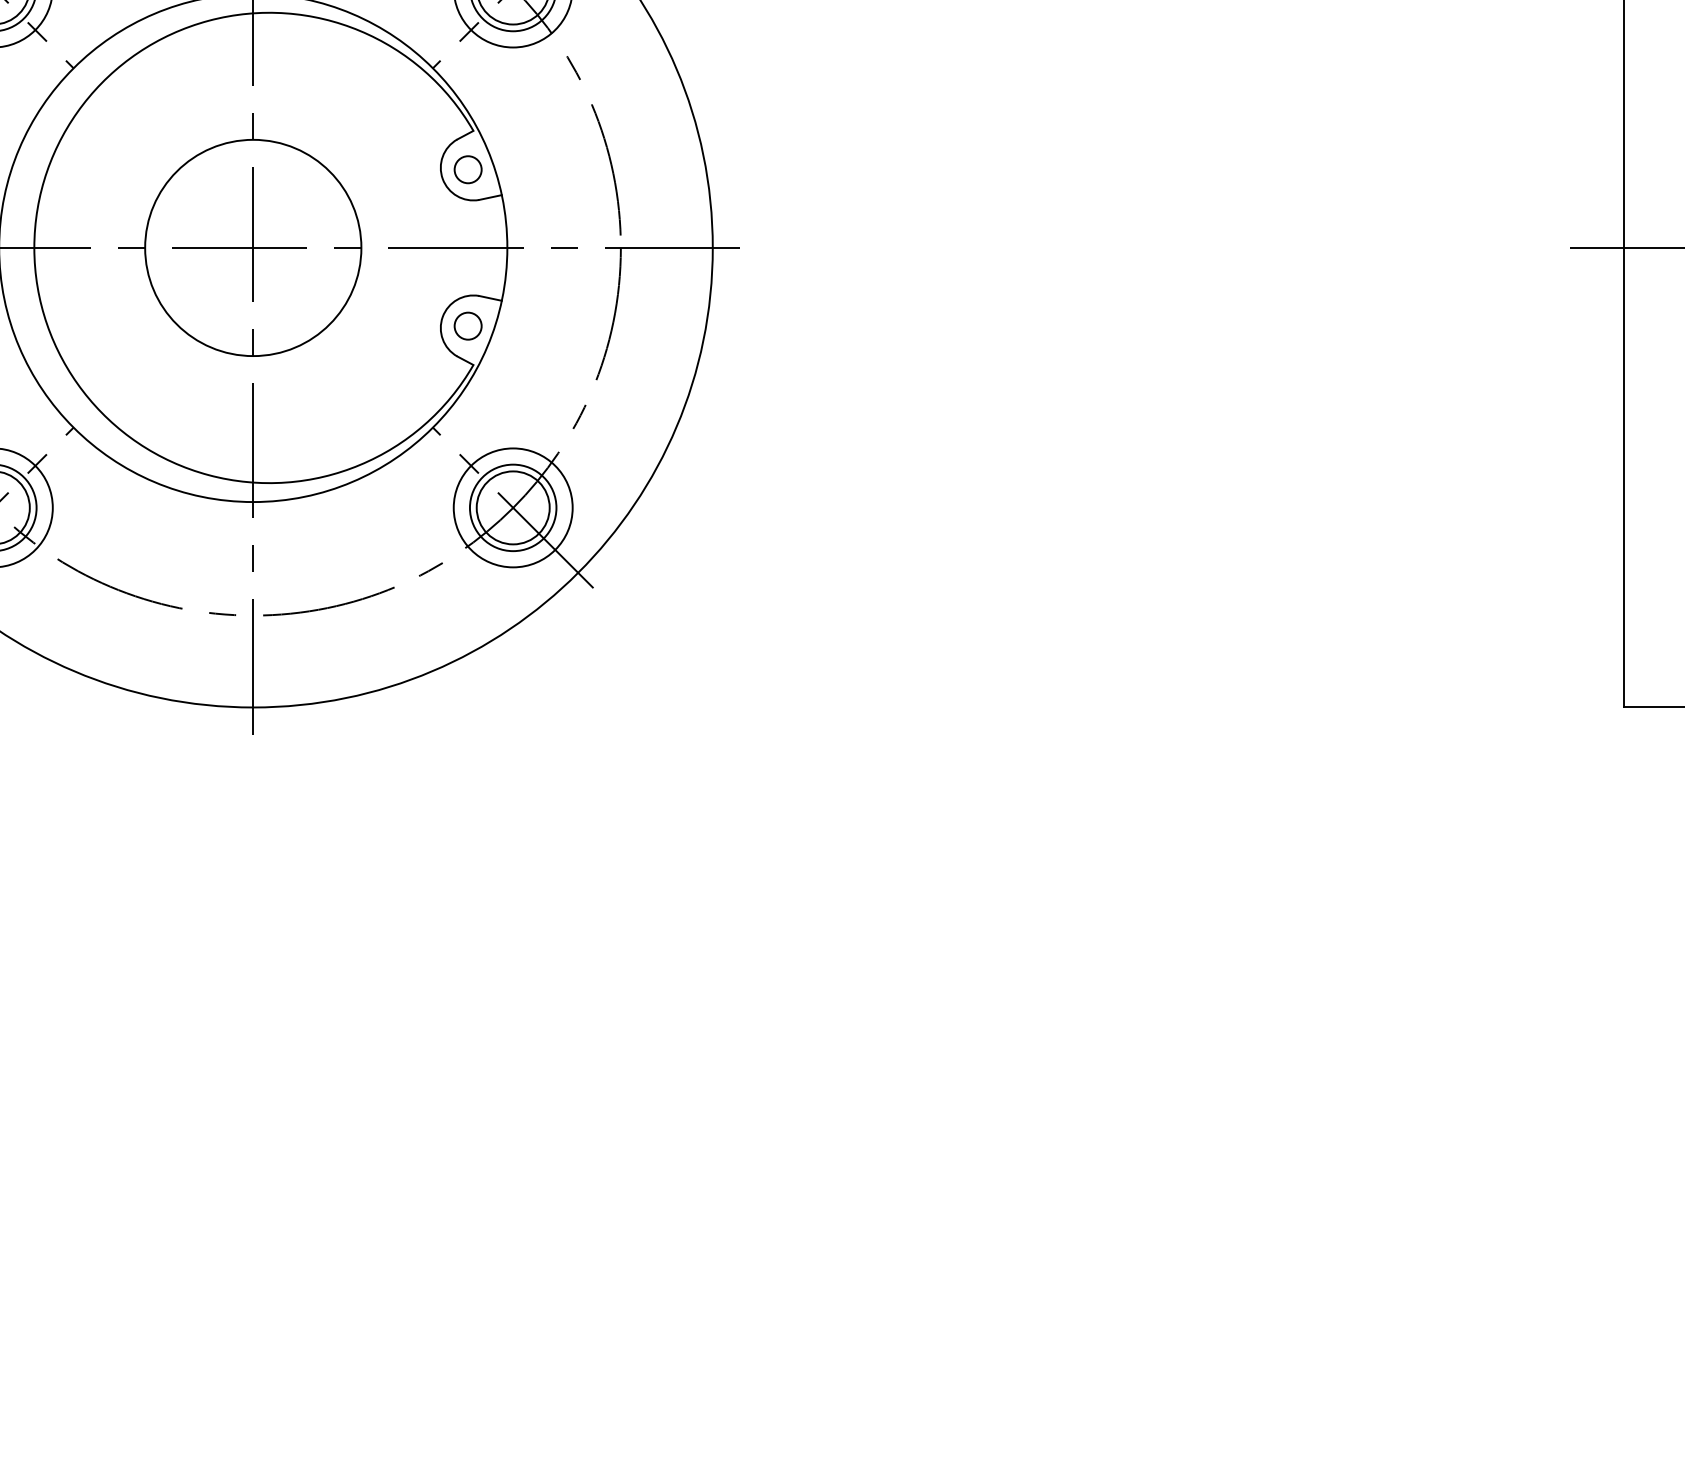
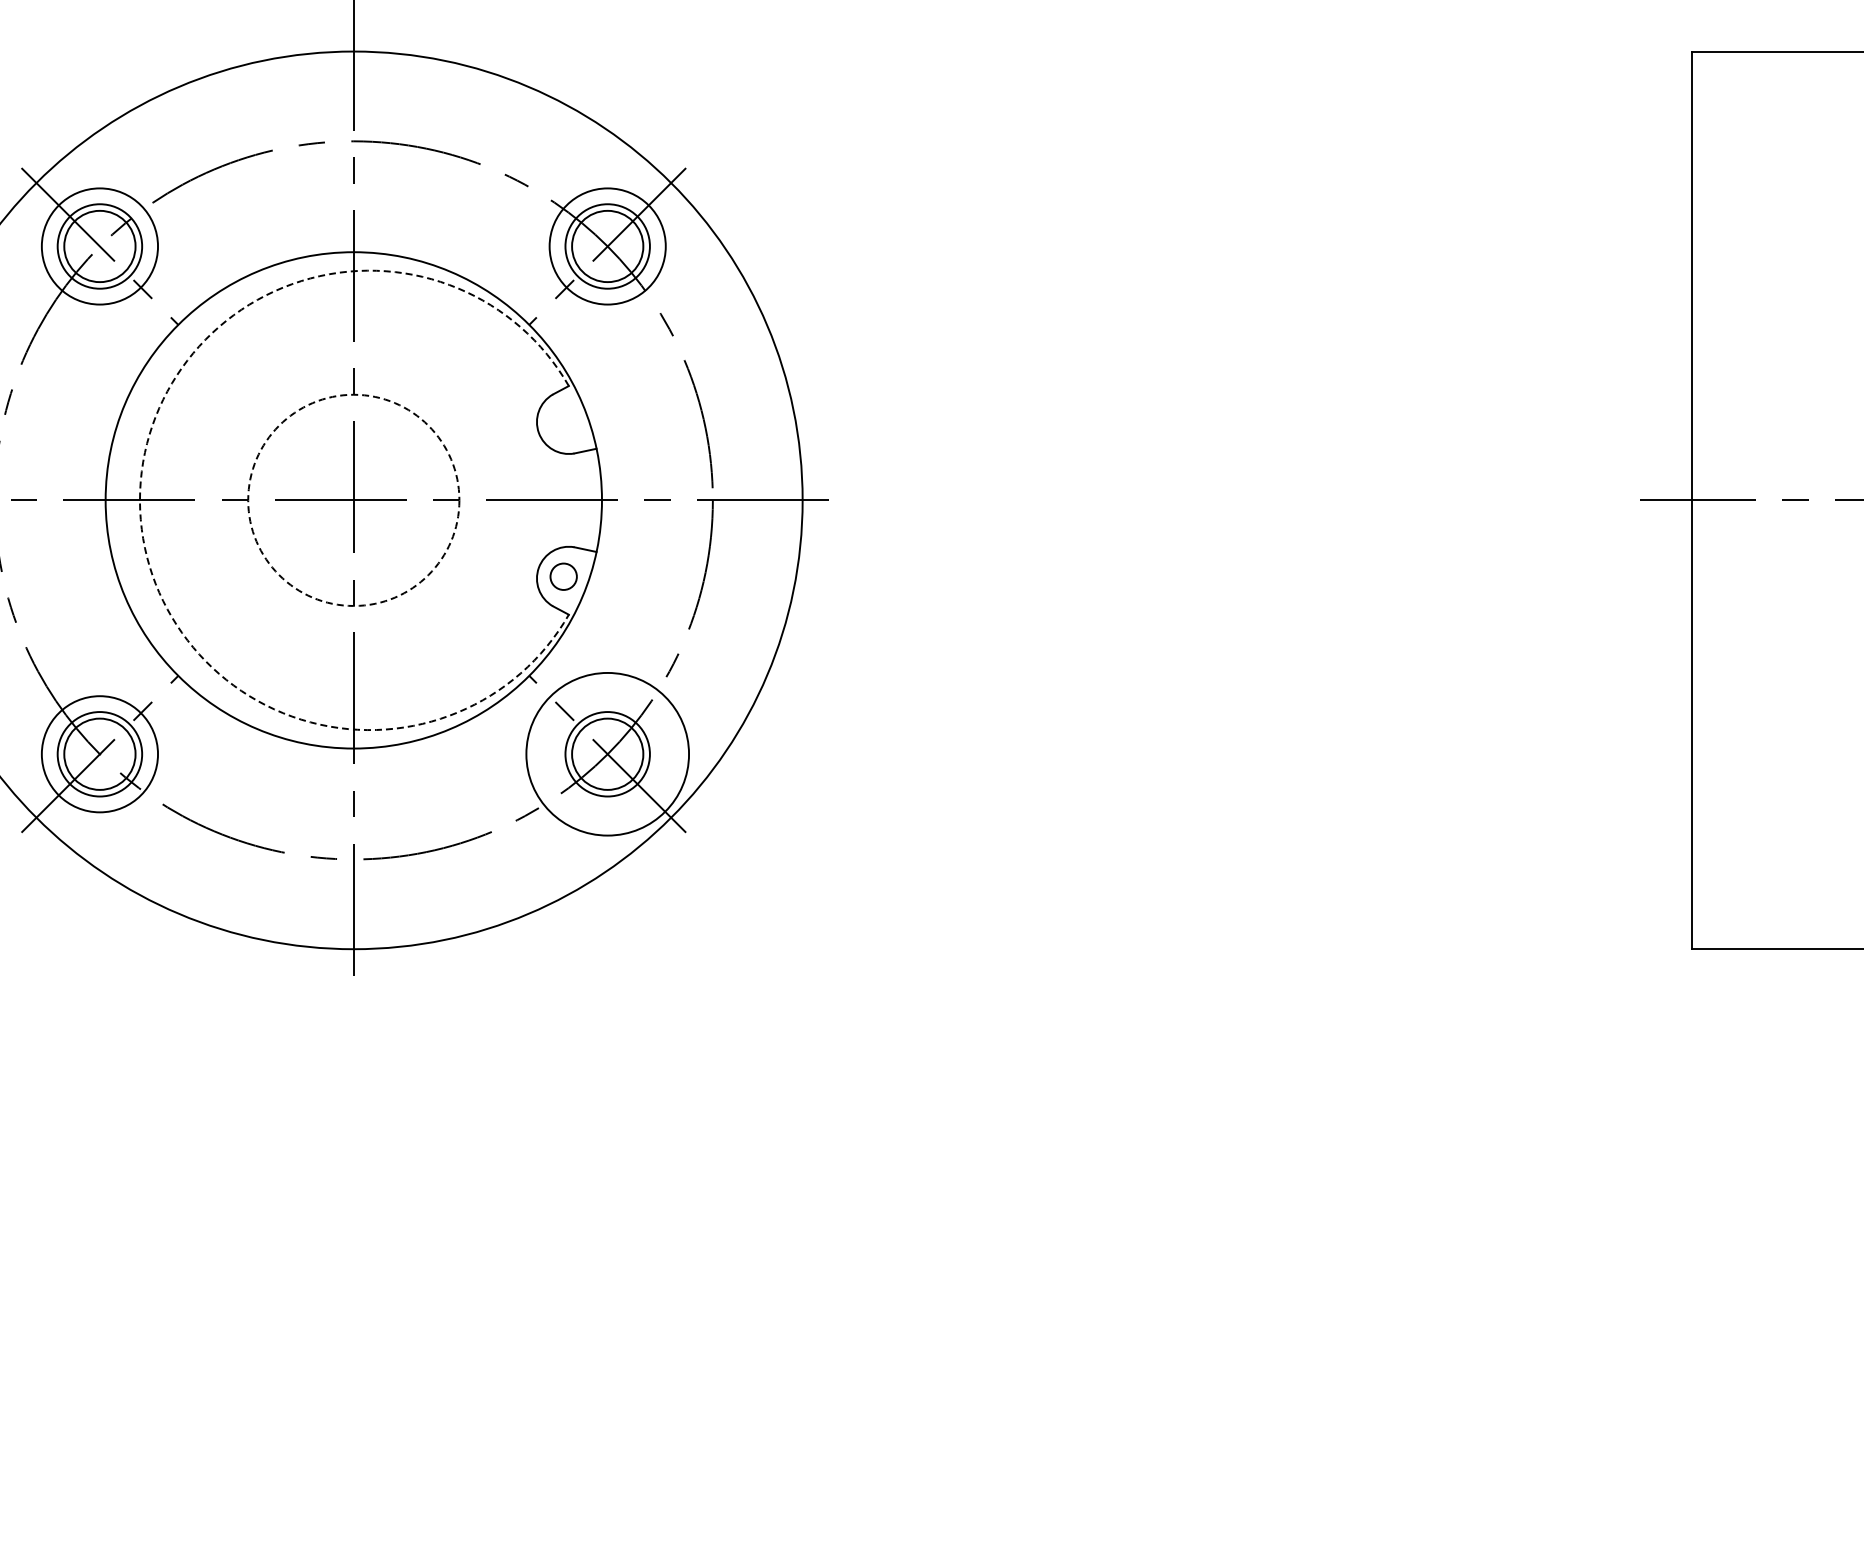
circle: (467, 169) -> (563, 423), removed
circle: (252, 247) -> (353, 499), solid -> dashed
arc: (33, 248) -> (139, 500), solid -> dashed
circle: (513, 508) -> (607, 754), size x1.4

